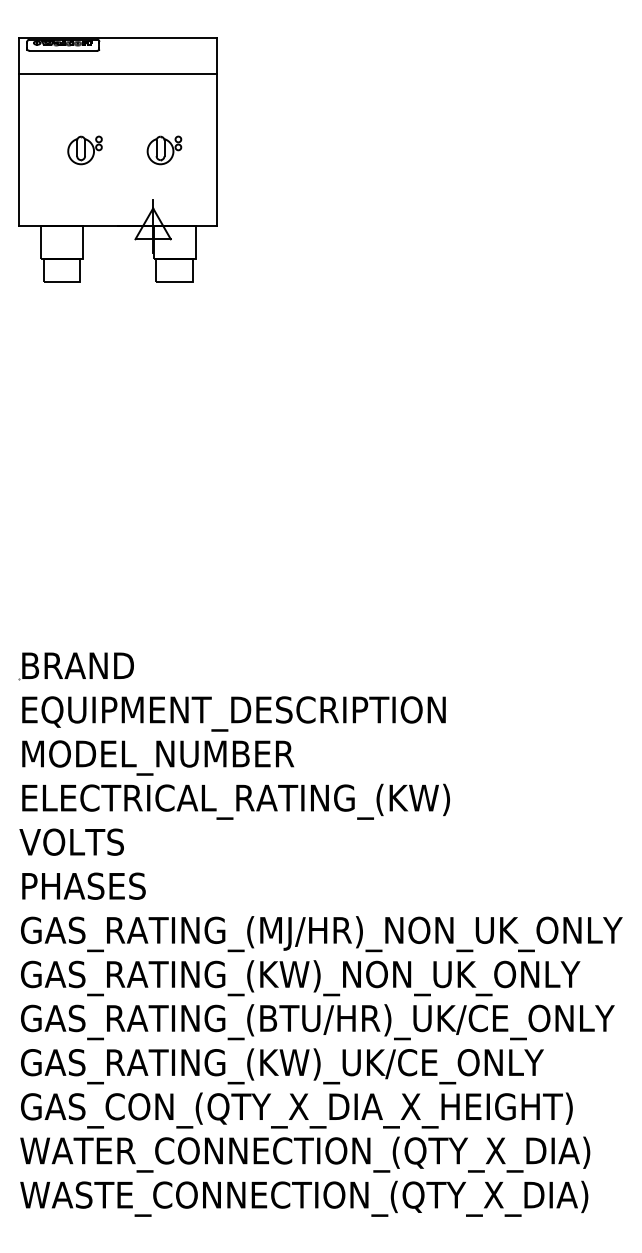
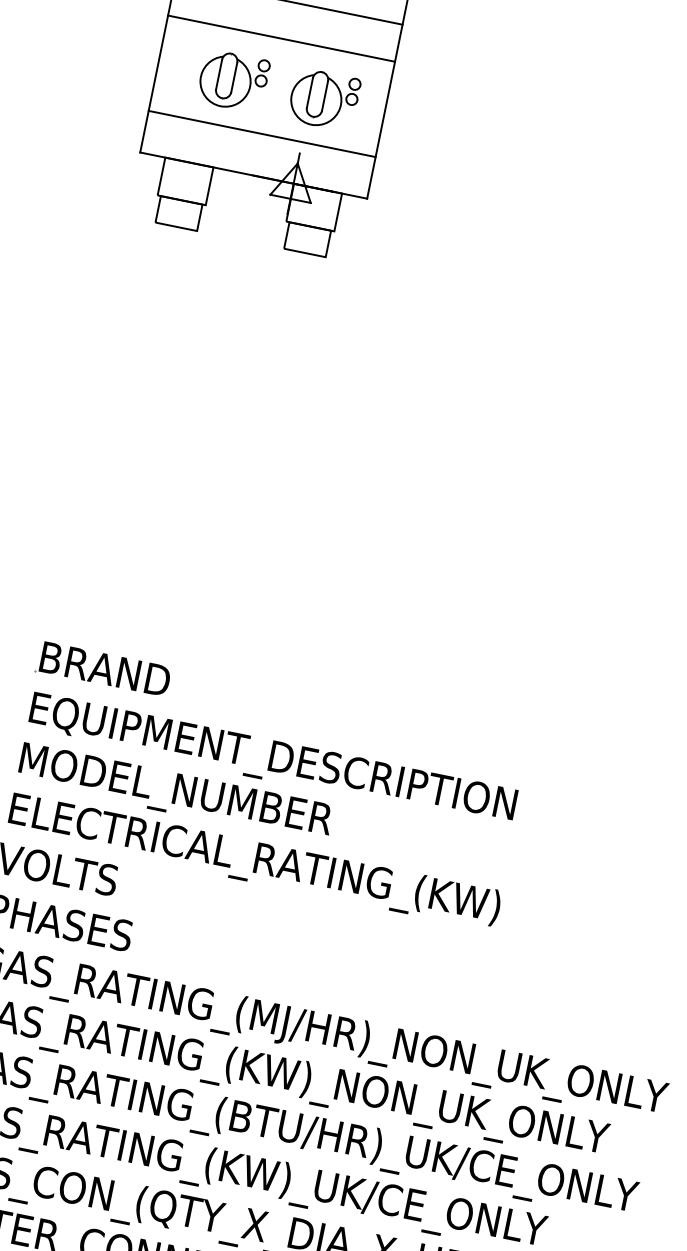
line: (118, 106) -> (281, 38), added
part: (84, 150) -> (232, 81), size x1.67
part: (164, 150) -> (324, 99), size x1.67
line: (118, 189) -> (262, 133), added

